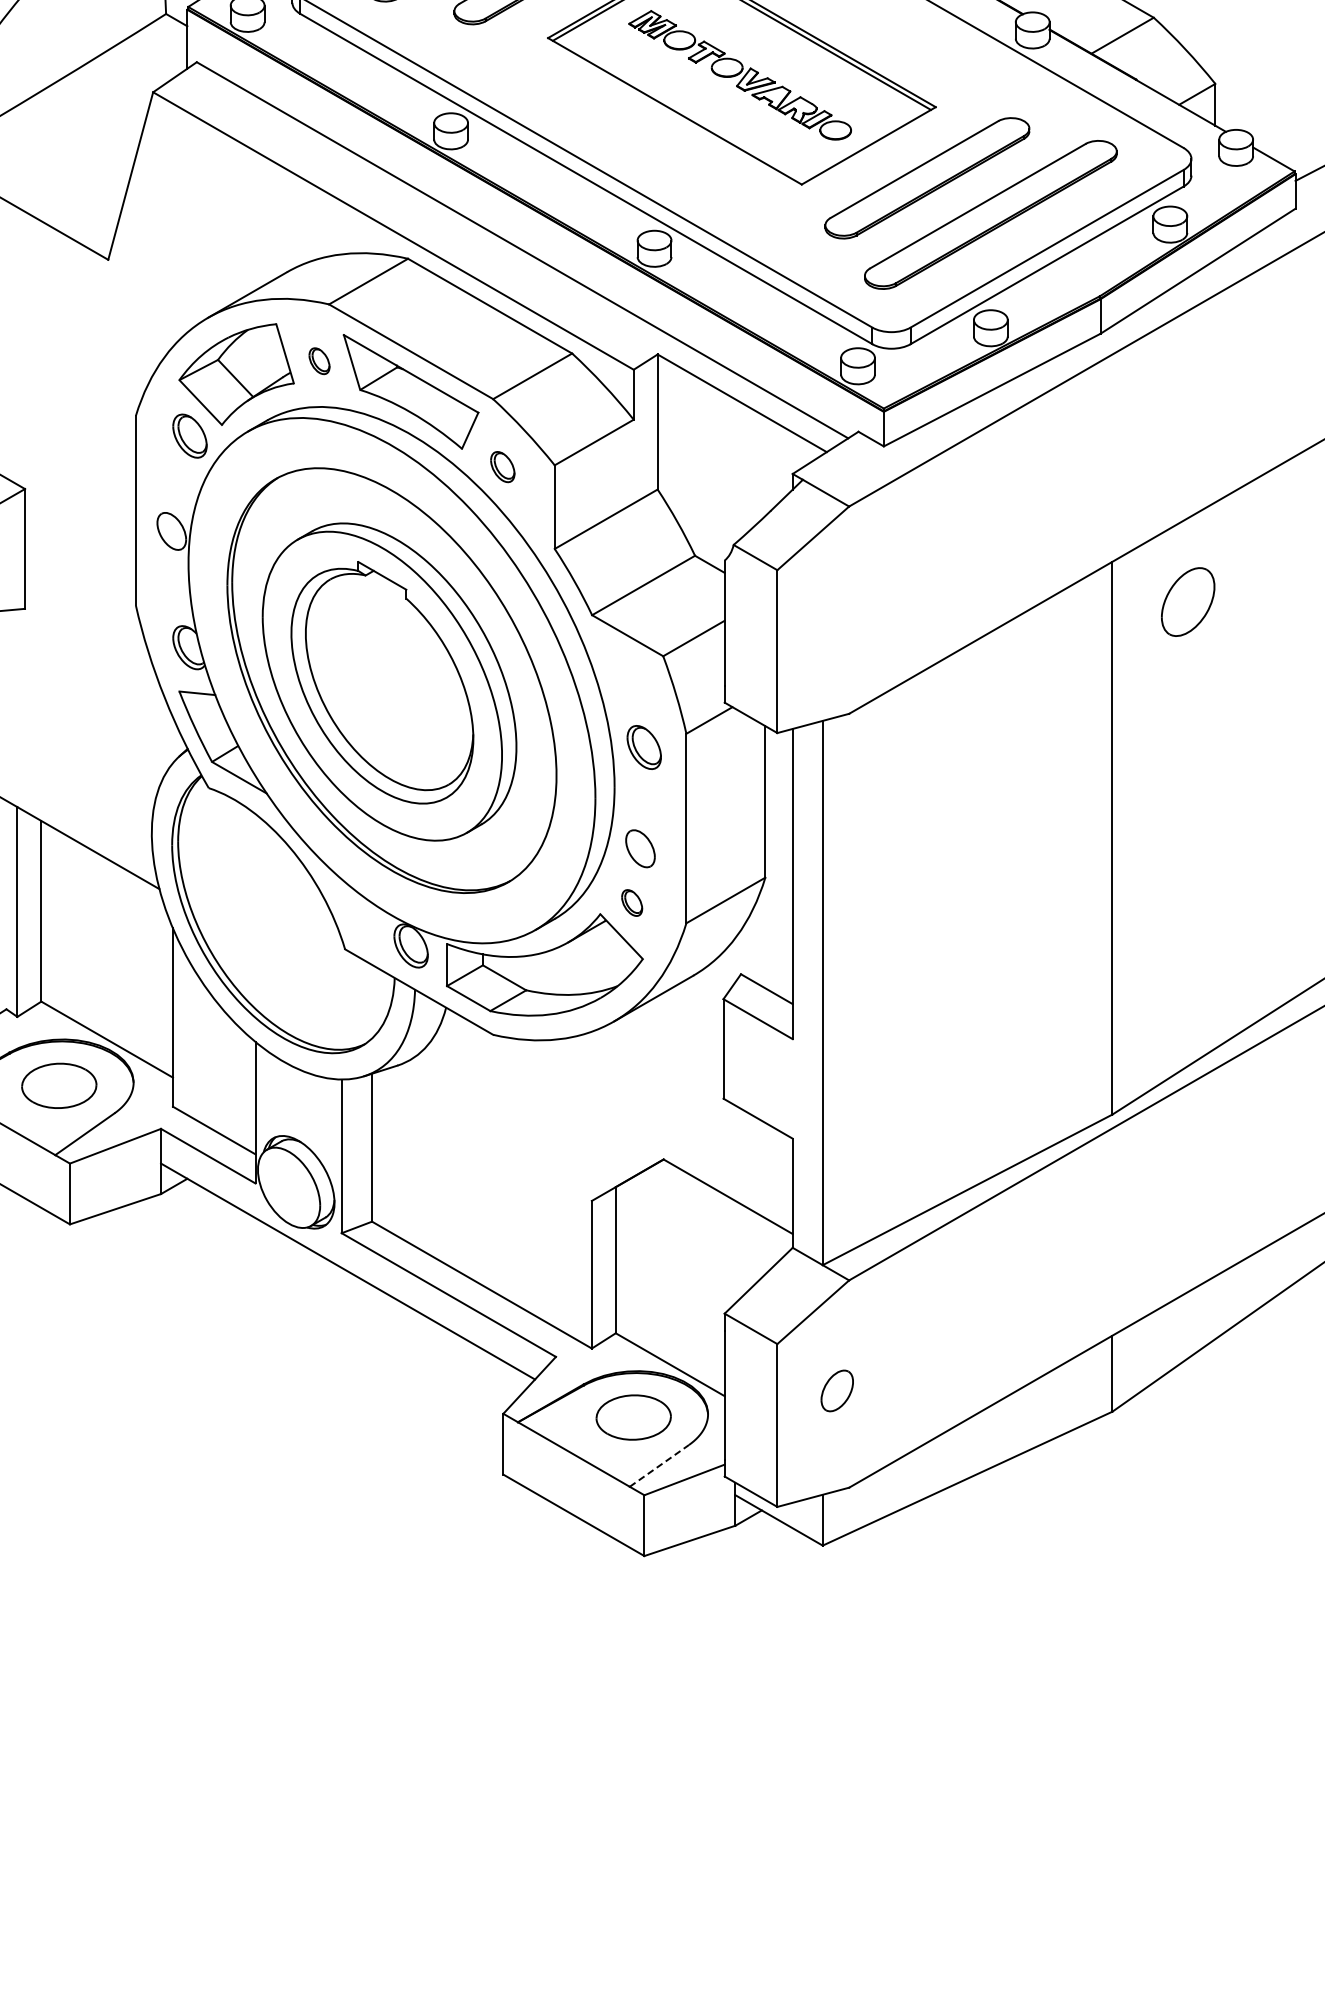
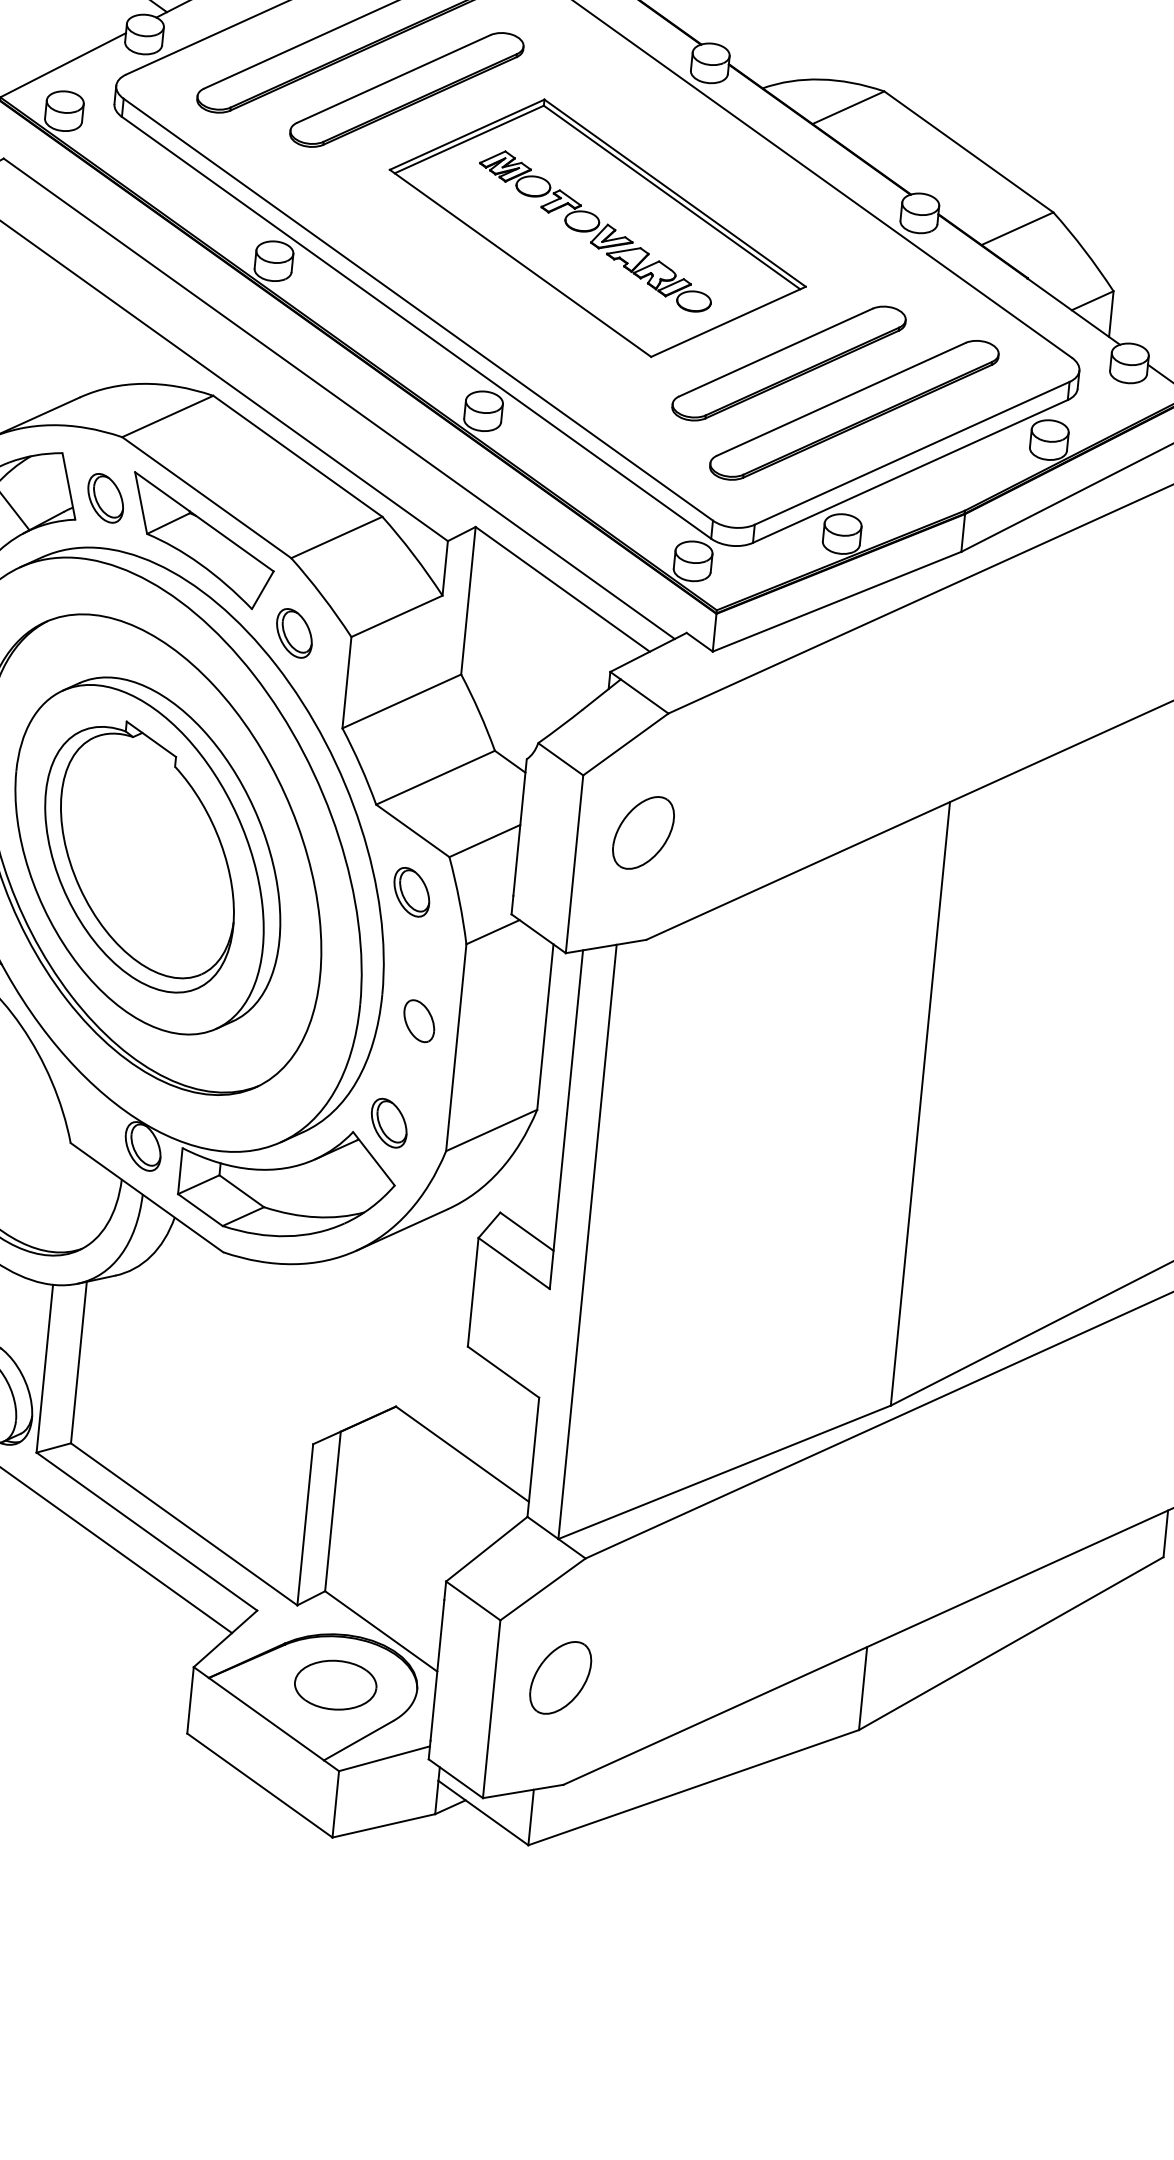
part: (319, 360) -> (105, 497), size x1.67
part: (502, 466) -> (294, 632), size x1.43
part: (1188, 601) -> (643, 832), moved
part: (643, 747) -> (411, 892), moved
part: (640, 848) -> (419, 1020), moved
part: (631, 902) -> (388, 1122), size x1.67
part: (837, 1390) -> (561, 1677), size x1.67
line: (659, 1465) -> (358, 1740), dashed -> solid

